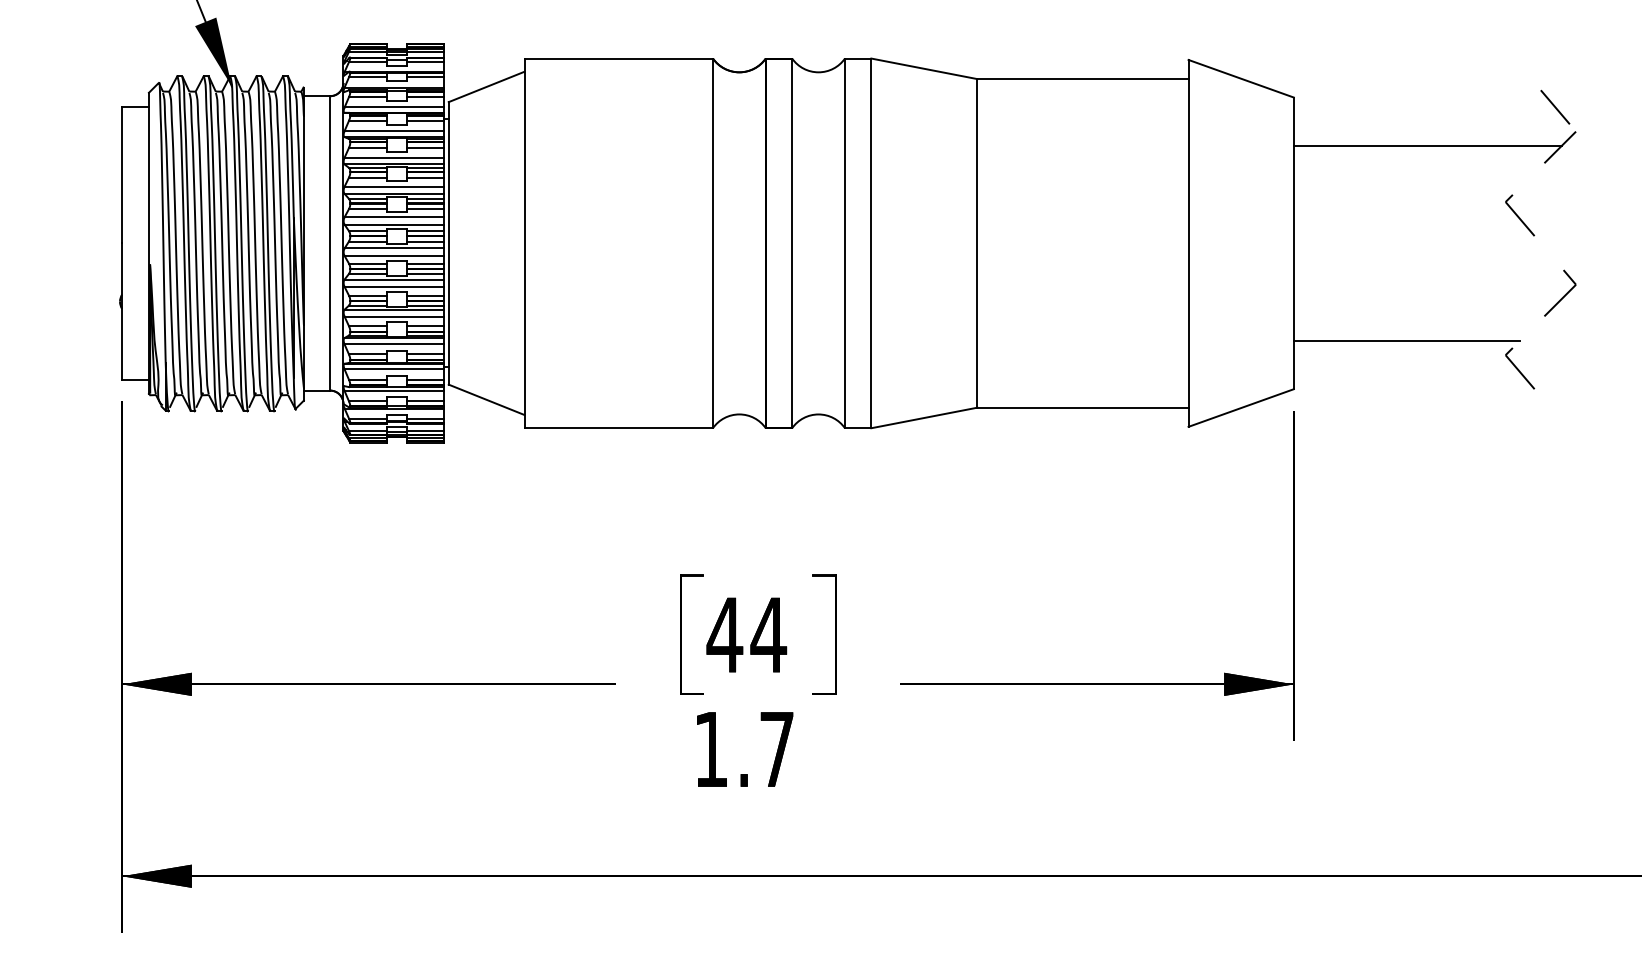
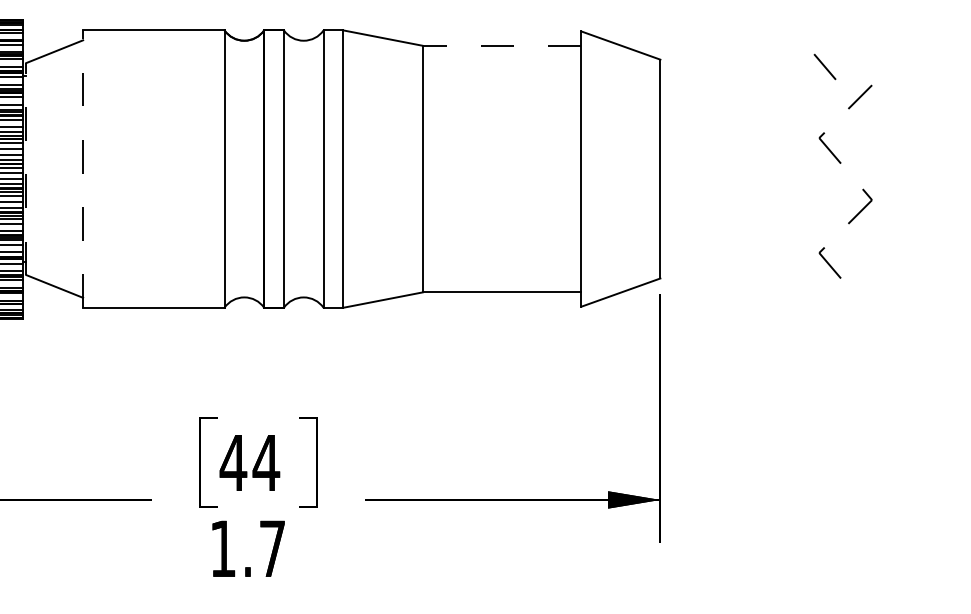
line: (1082, 79) -> (501, 46), solid -> dashed
line: (1555, 106) -> (825, 66), moved
line: (1427, 146) -> (760, 96), removed
line: (448, 242) -> (26, 168), solid -> dashed
line: (524, 243) -> (83, 169), solid -> dashed
line: (1406, 340) -> (744, 241), removed

